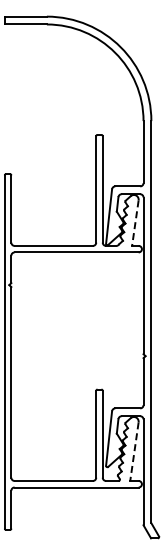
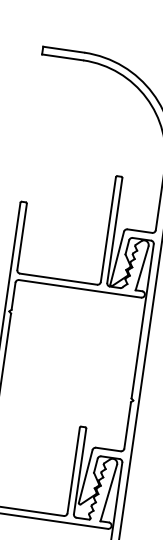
line: (135, 223) -> (142, 268), dashed -> solid
line: (134, 451) -> (108, 492), dashed -> solid

